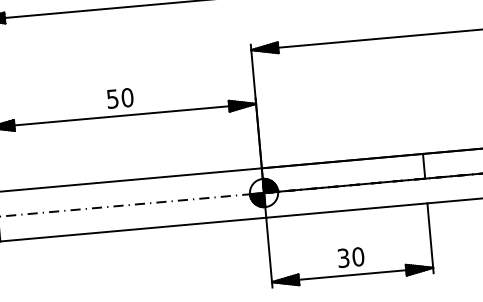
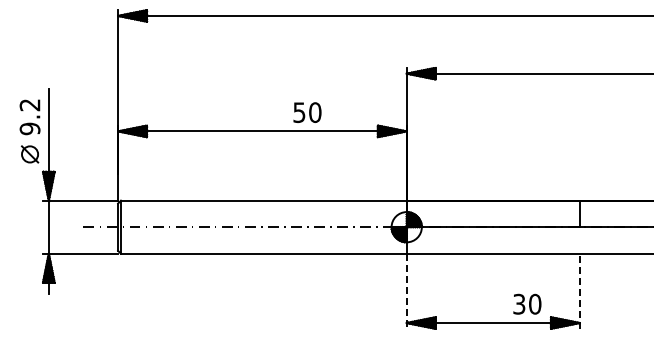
text: (120, 98) -> (307, 112), moved
line: (430, 238) -> (579, 291), solid -> dashed
line: (269, 252) -> (406, 291), solid -> dashed
text: (351, 256) -> (527, 303), moved

